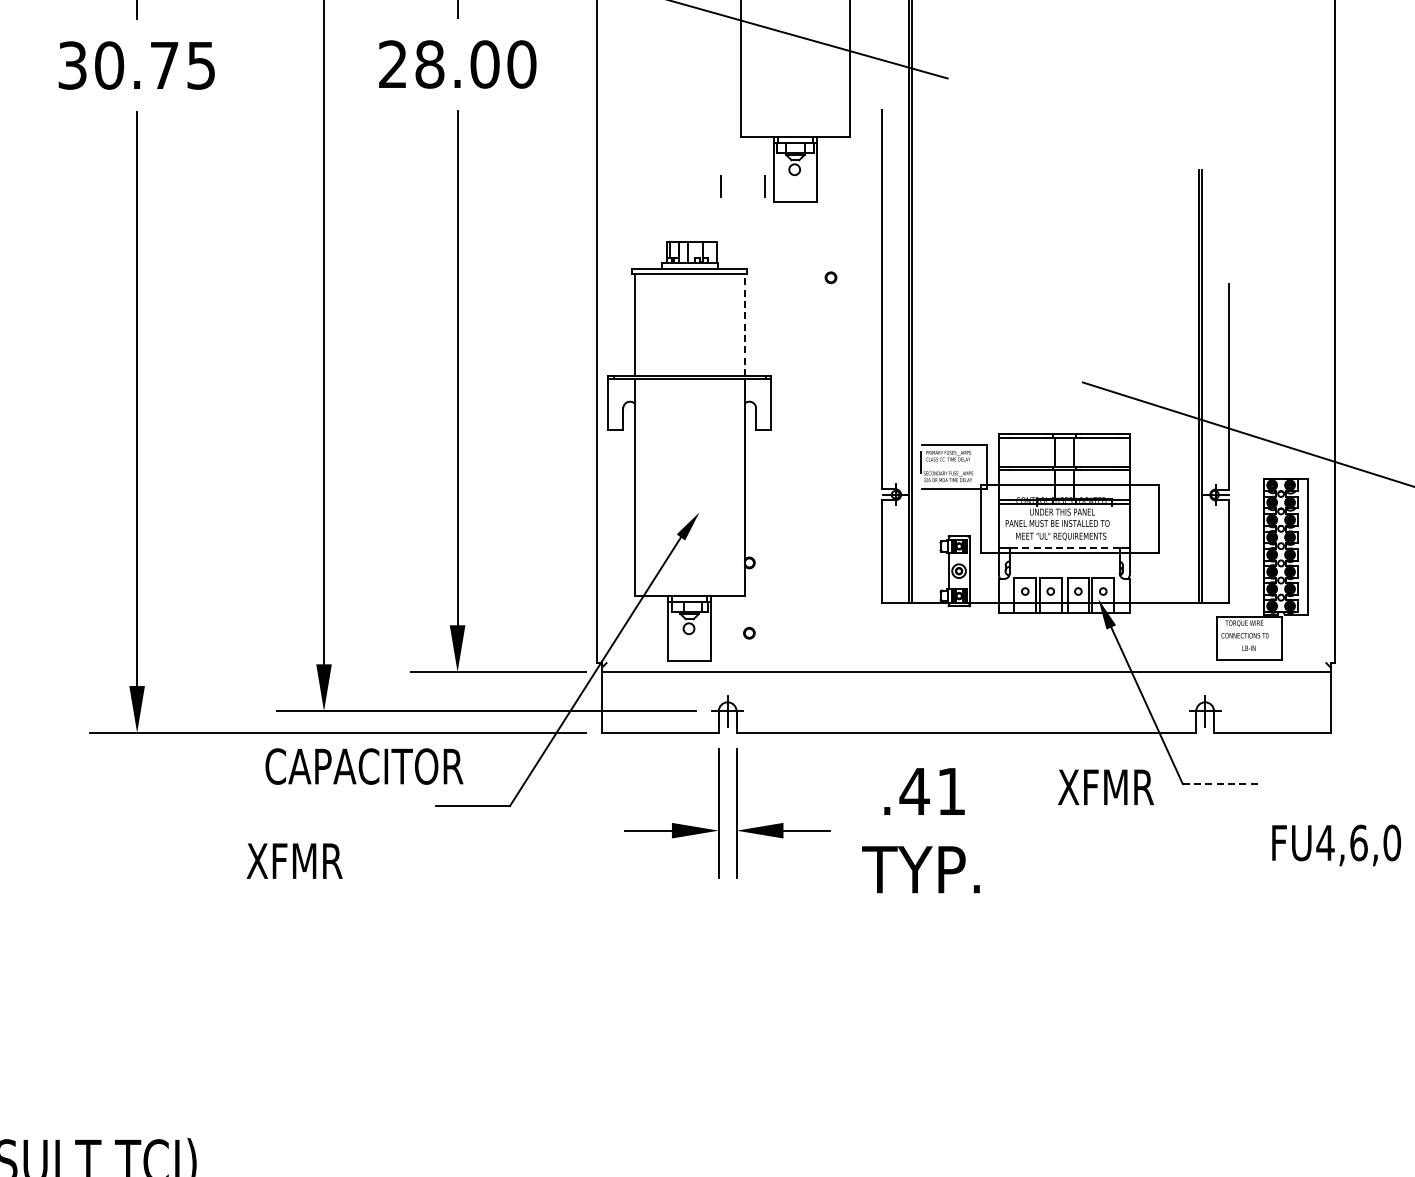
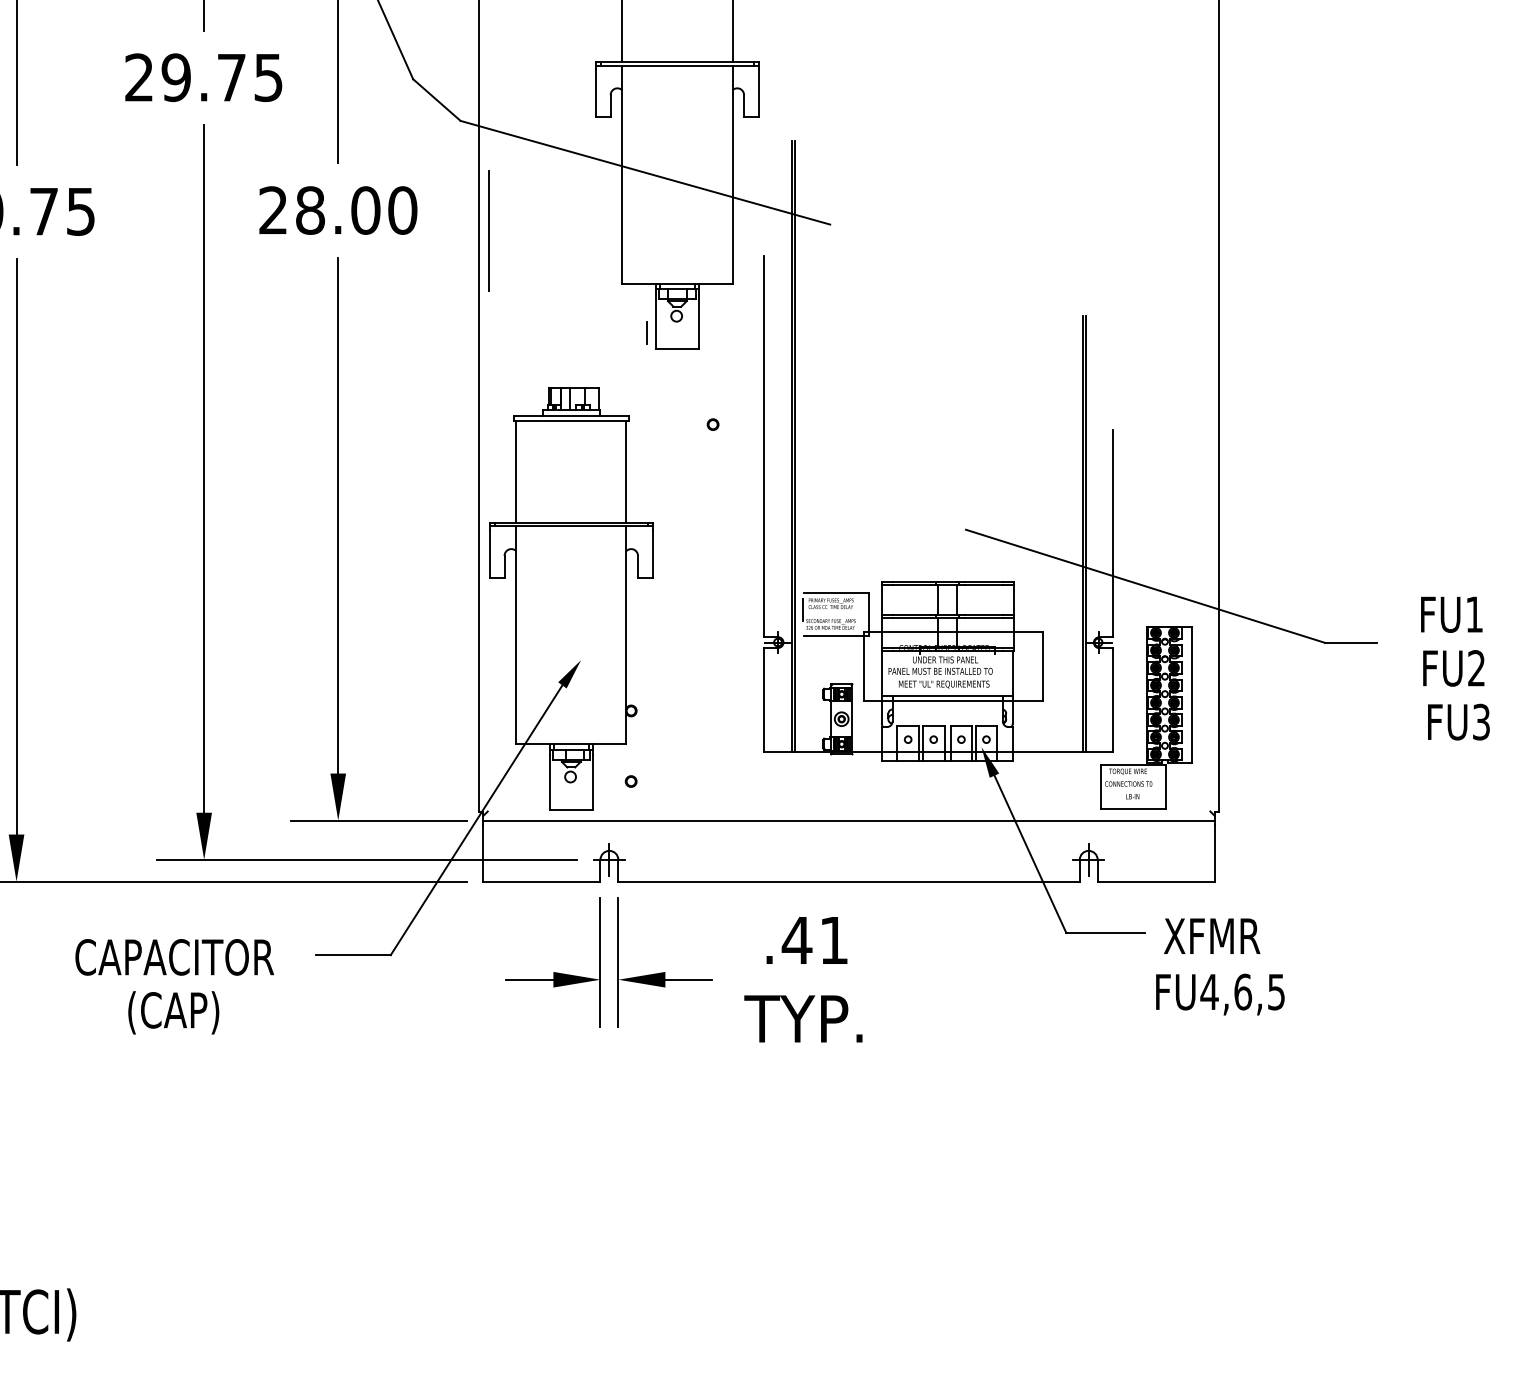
line: (607, 84) -> (488, 230), added
line: (719, 185) -> (601, 332), removed
line: (744, 324) -> (626, 471), dashed -> solid
line: (1064, 548) -> (947, 696), dashed -> solid
text: (364, 766) -> (174, 957), moved
line: (1221, 783) -> (1105, 932), dashed -> solid
text: (1106, 786) -> (1212, 935), moved
text: (1392, 842) -> (1276, 991), FU4,6,0 -> FU4,6,5
text: (294, 863) -> (174, 1012), XFMR -> (CAP)

